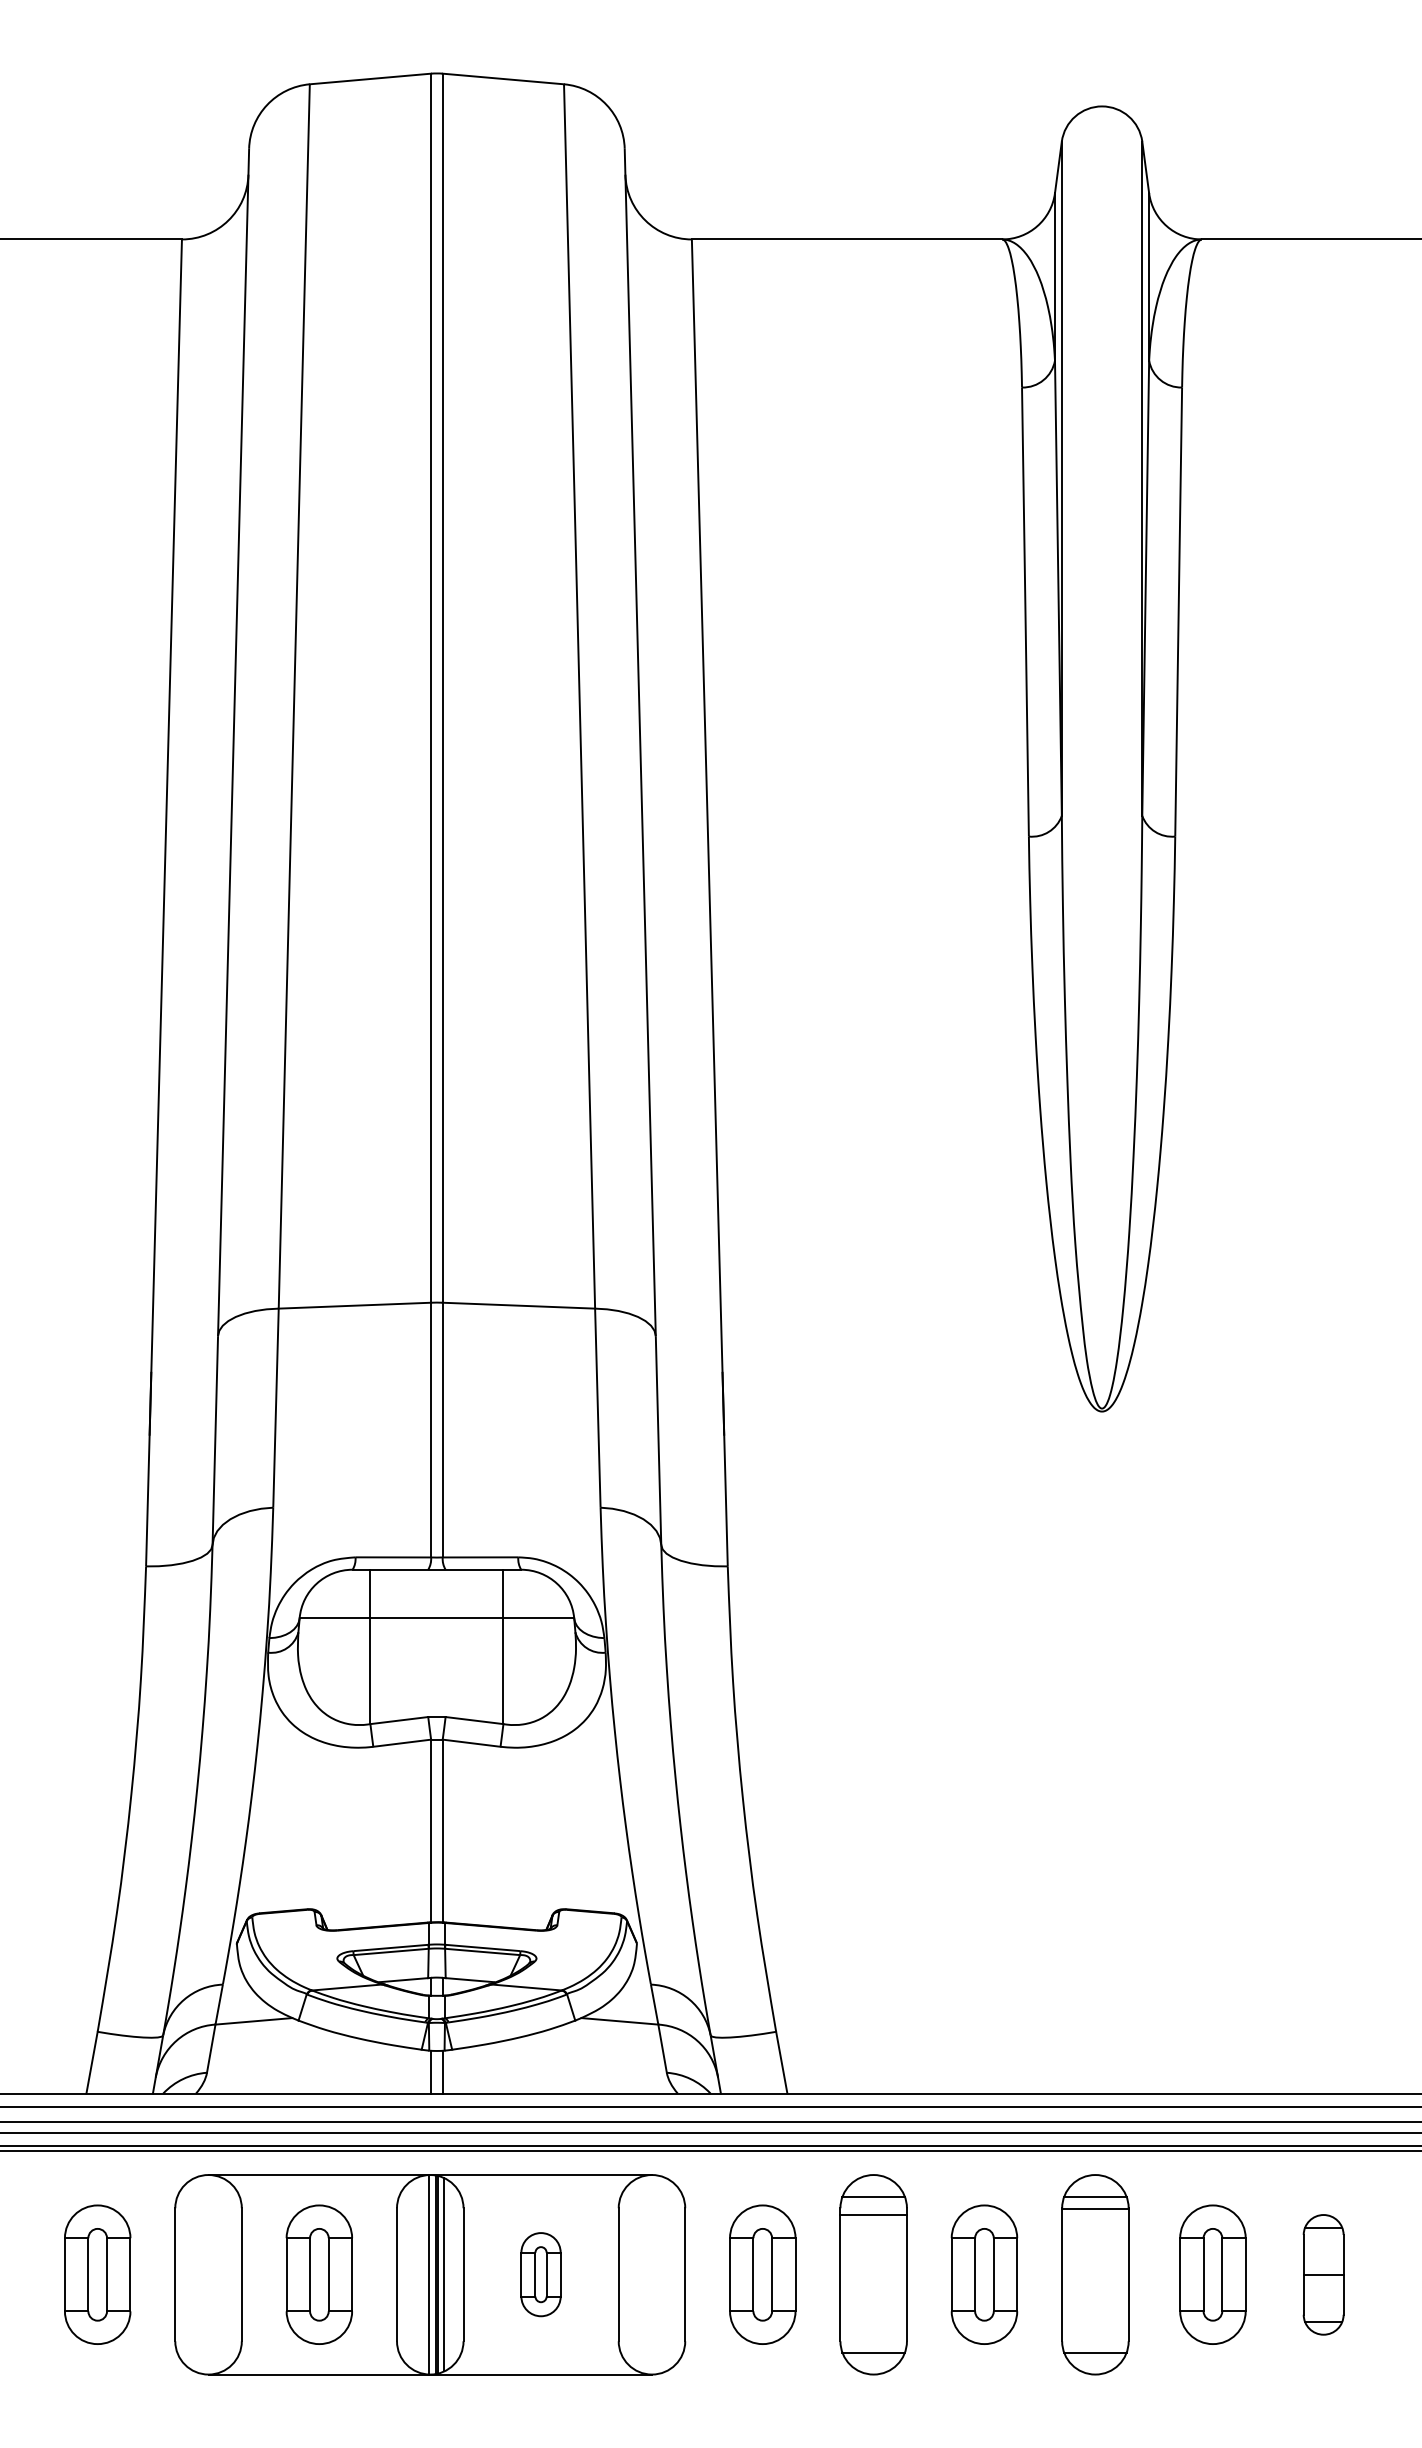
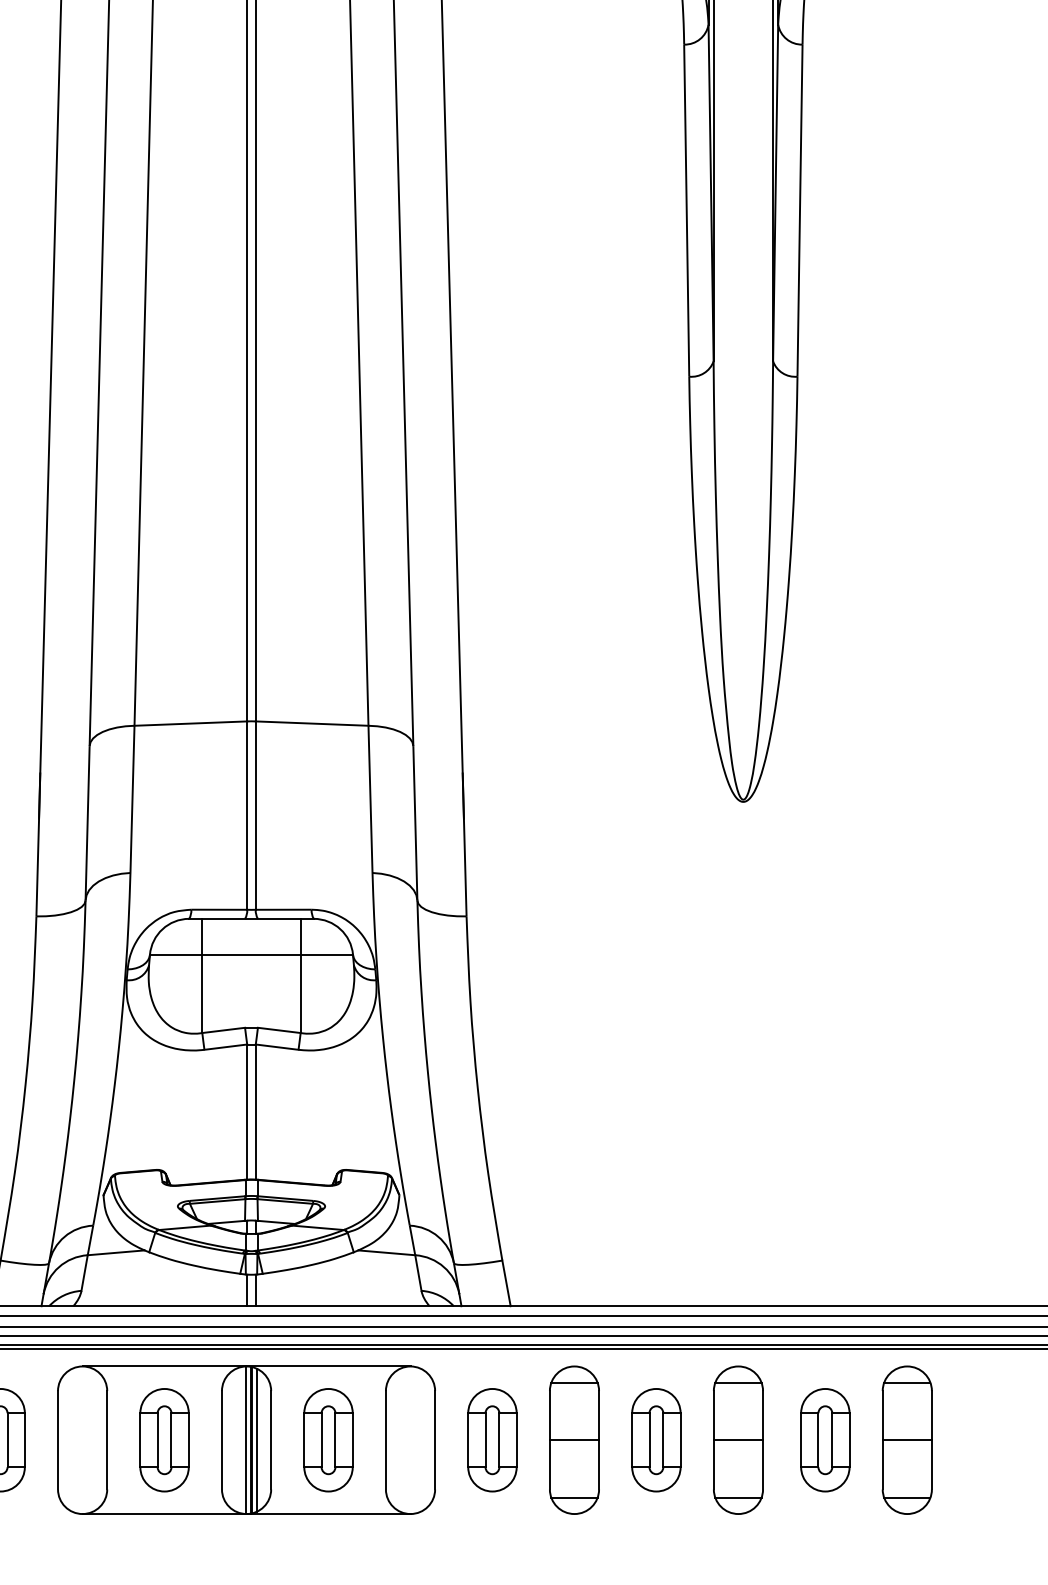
line: (1095, 2208) -> (738, 1440), moved
line: (873, 2214) -> (574, 1440), moved
part: (540, 2274) -> (328, 1440), size x1.67
part: (1323, 2274) -> (907, 1440), size x1.67

